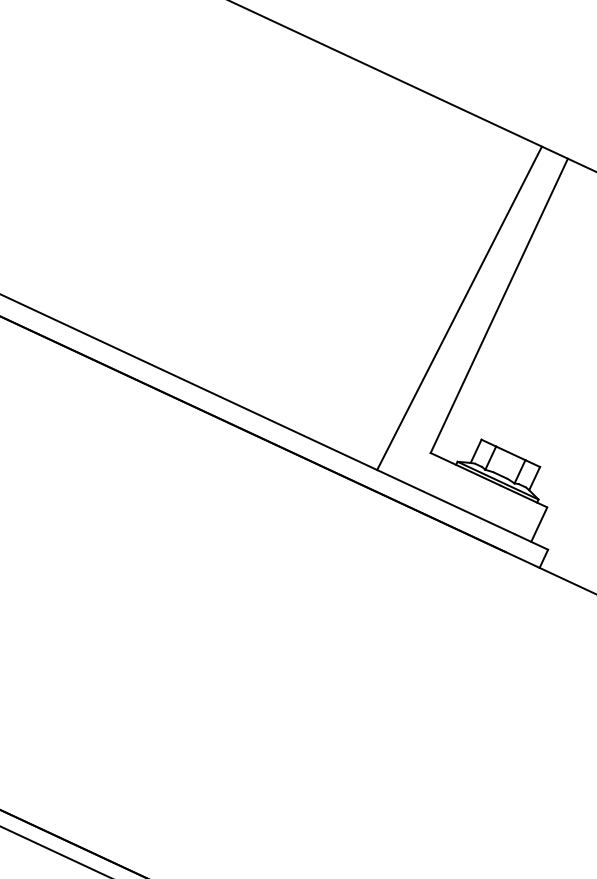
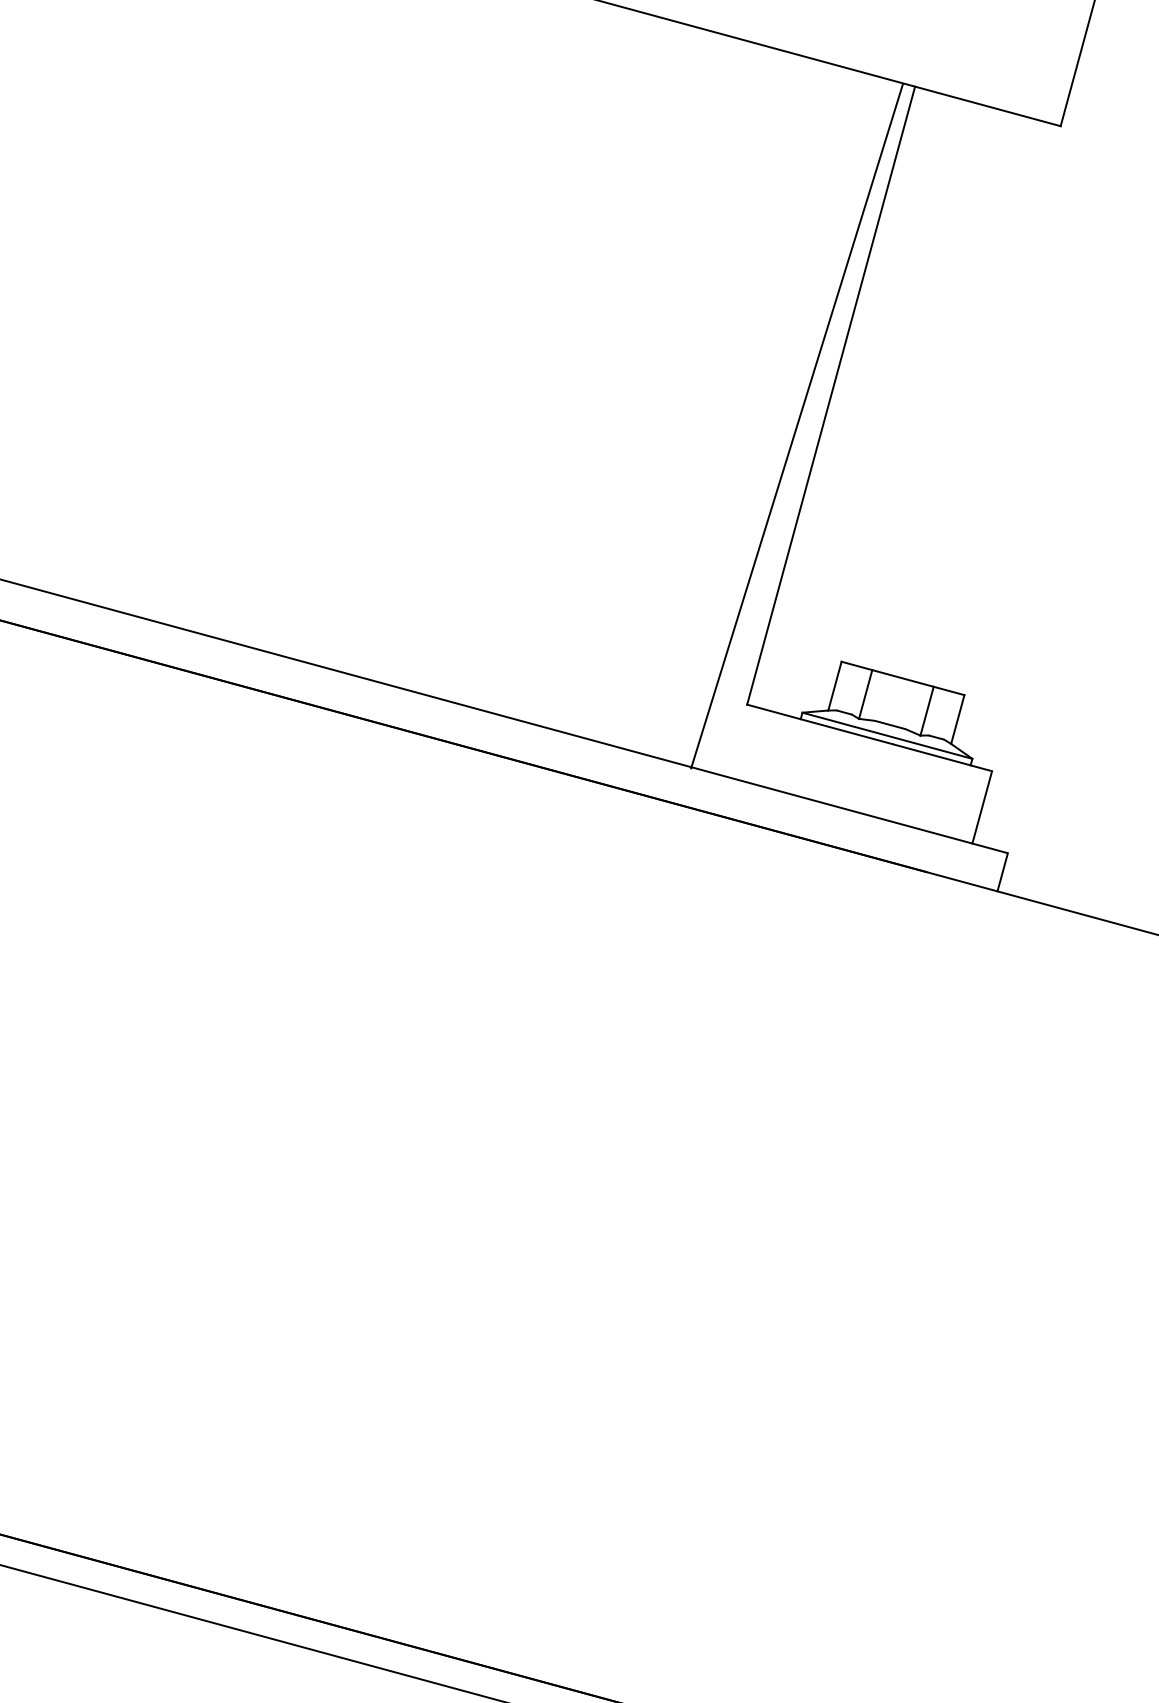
line: (459, 308) -> (796, 426), moved

